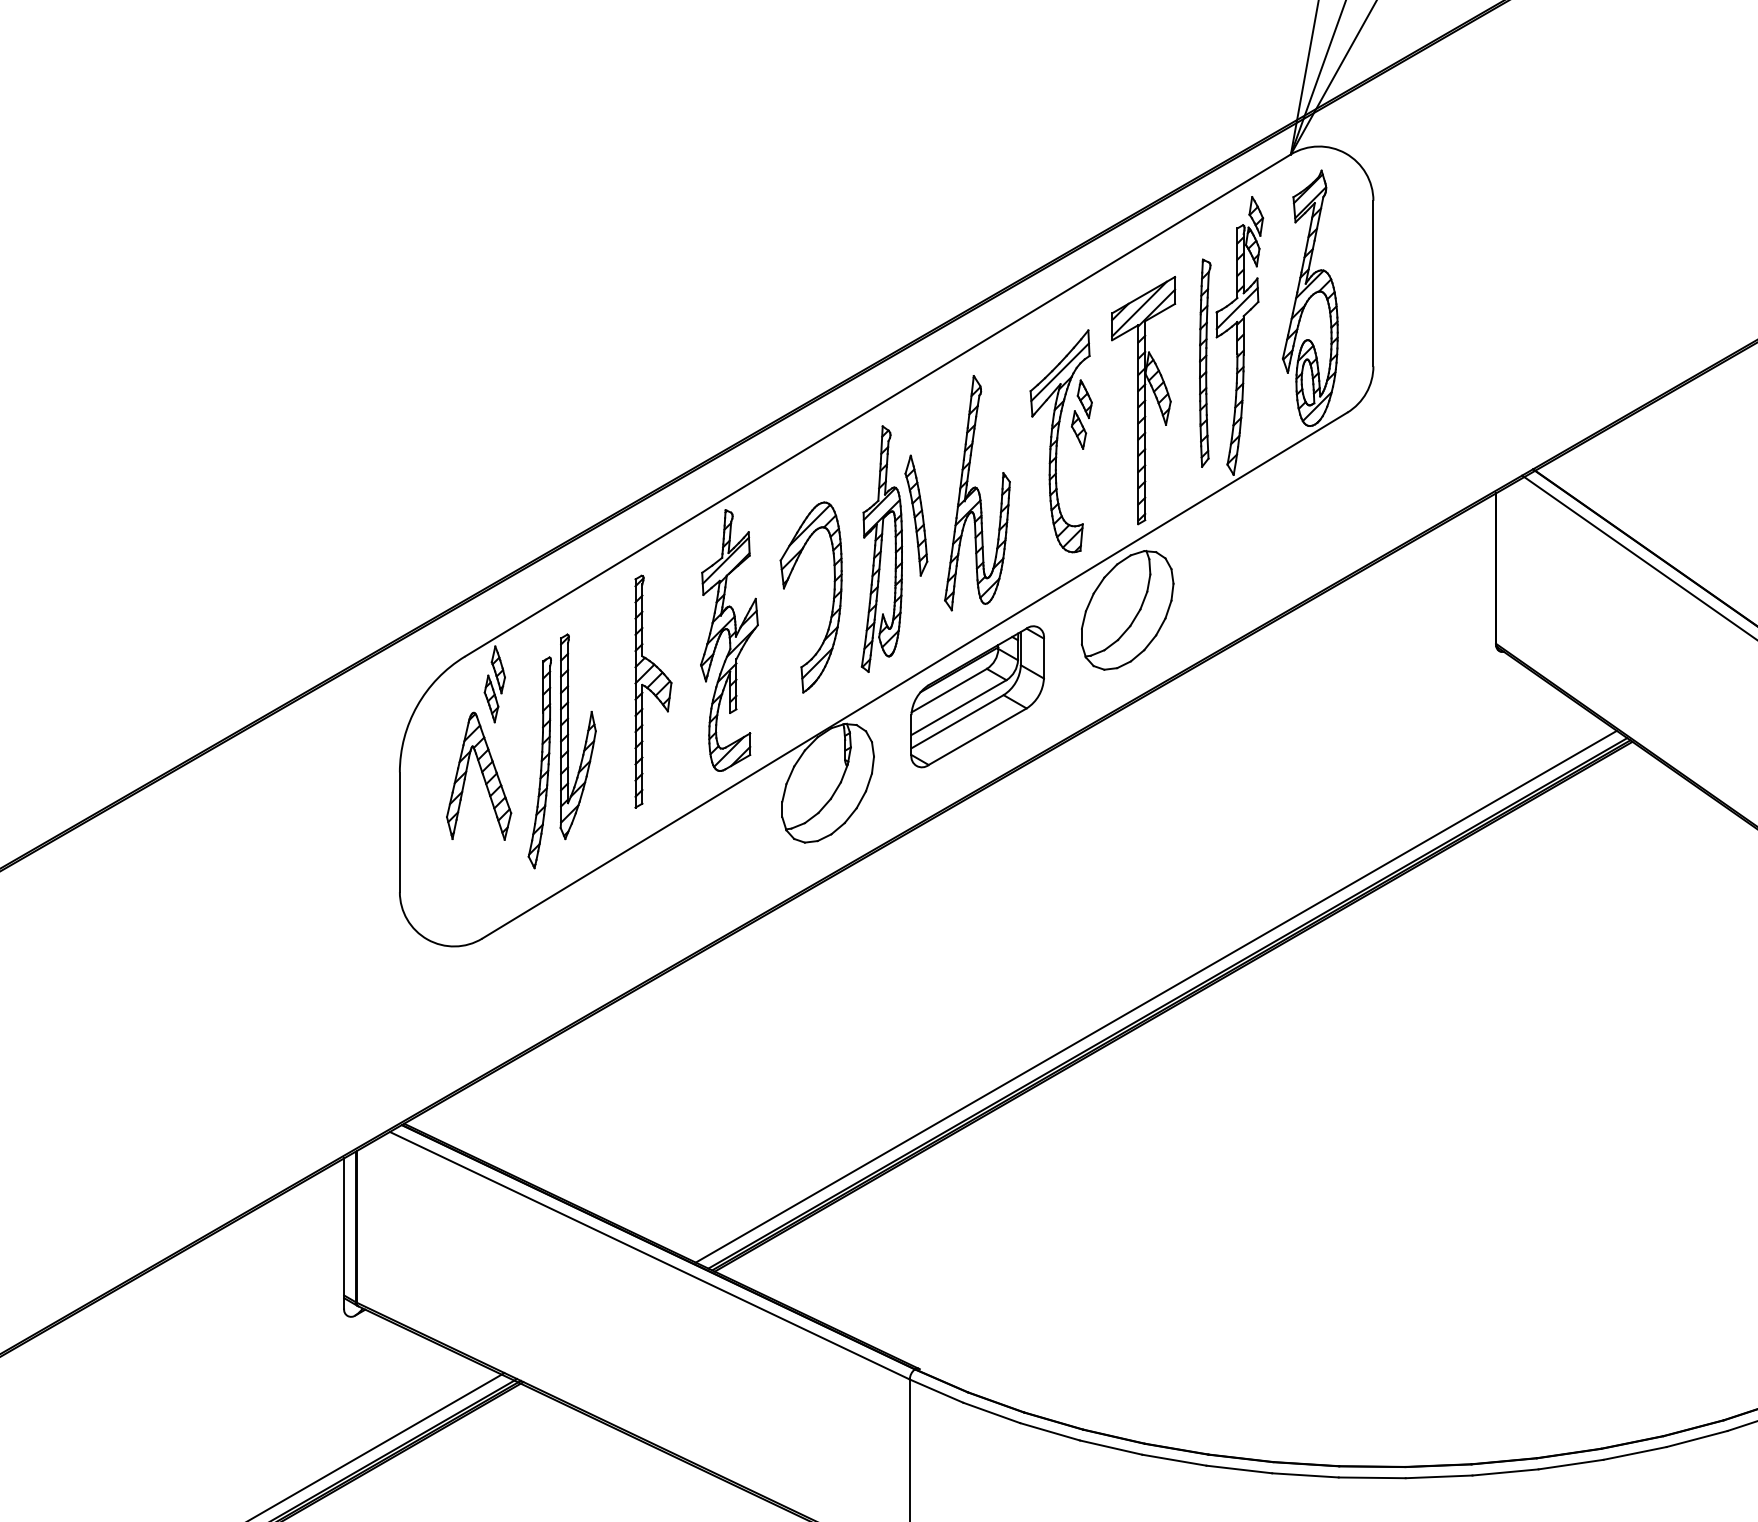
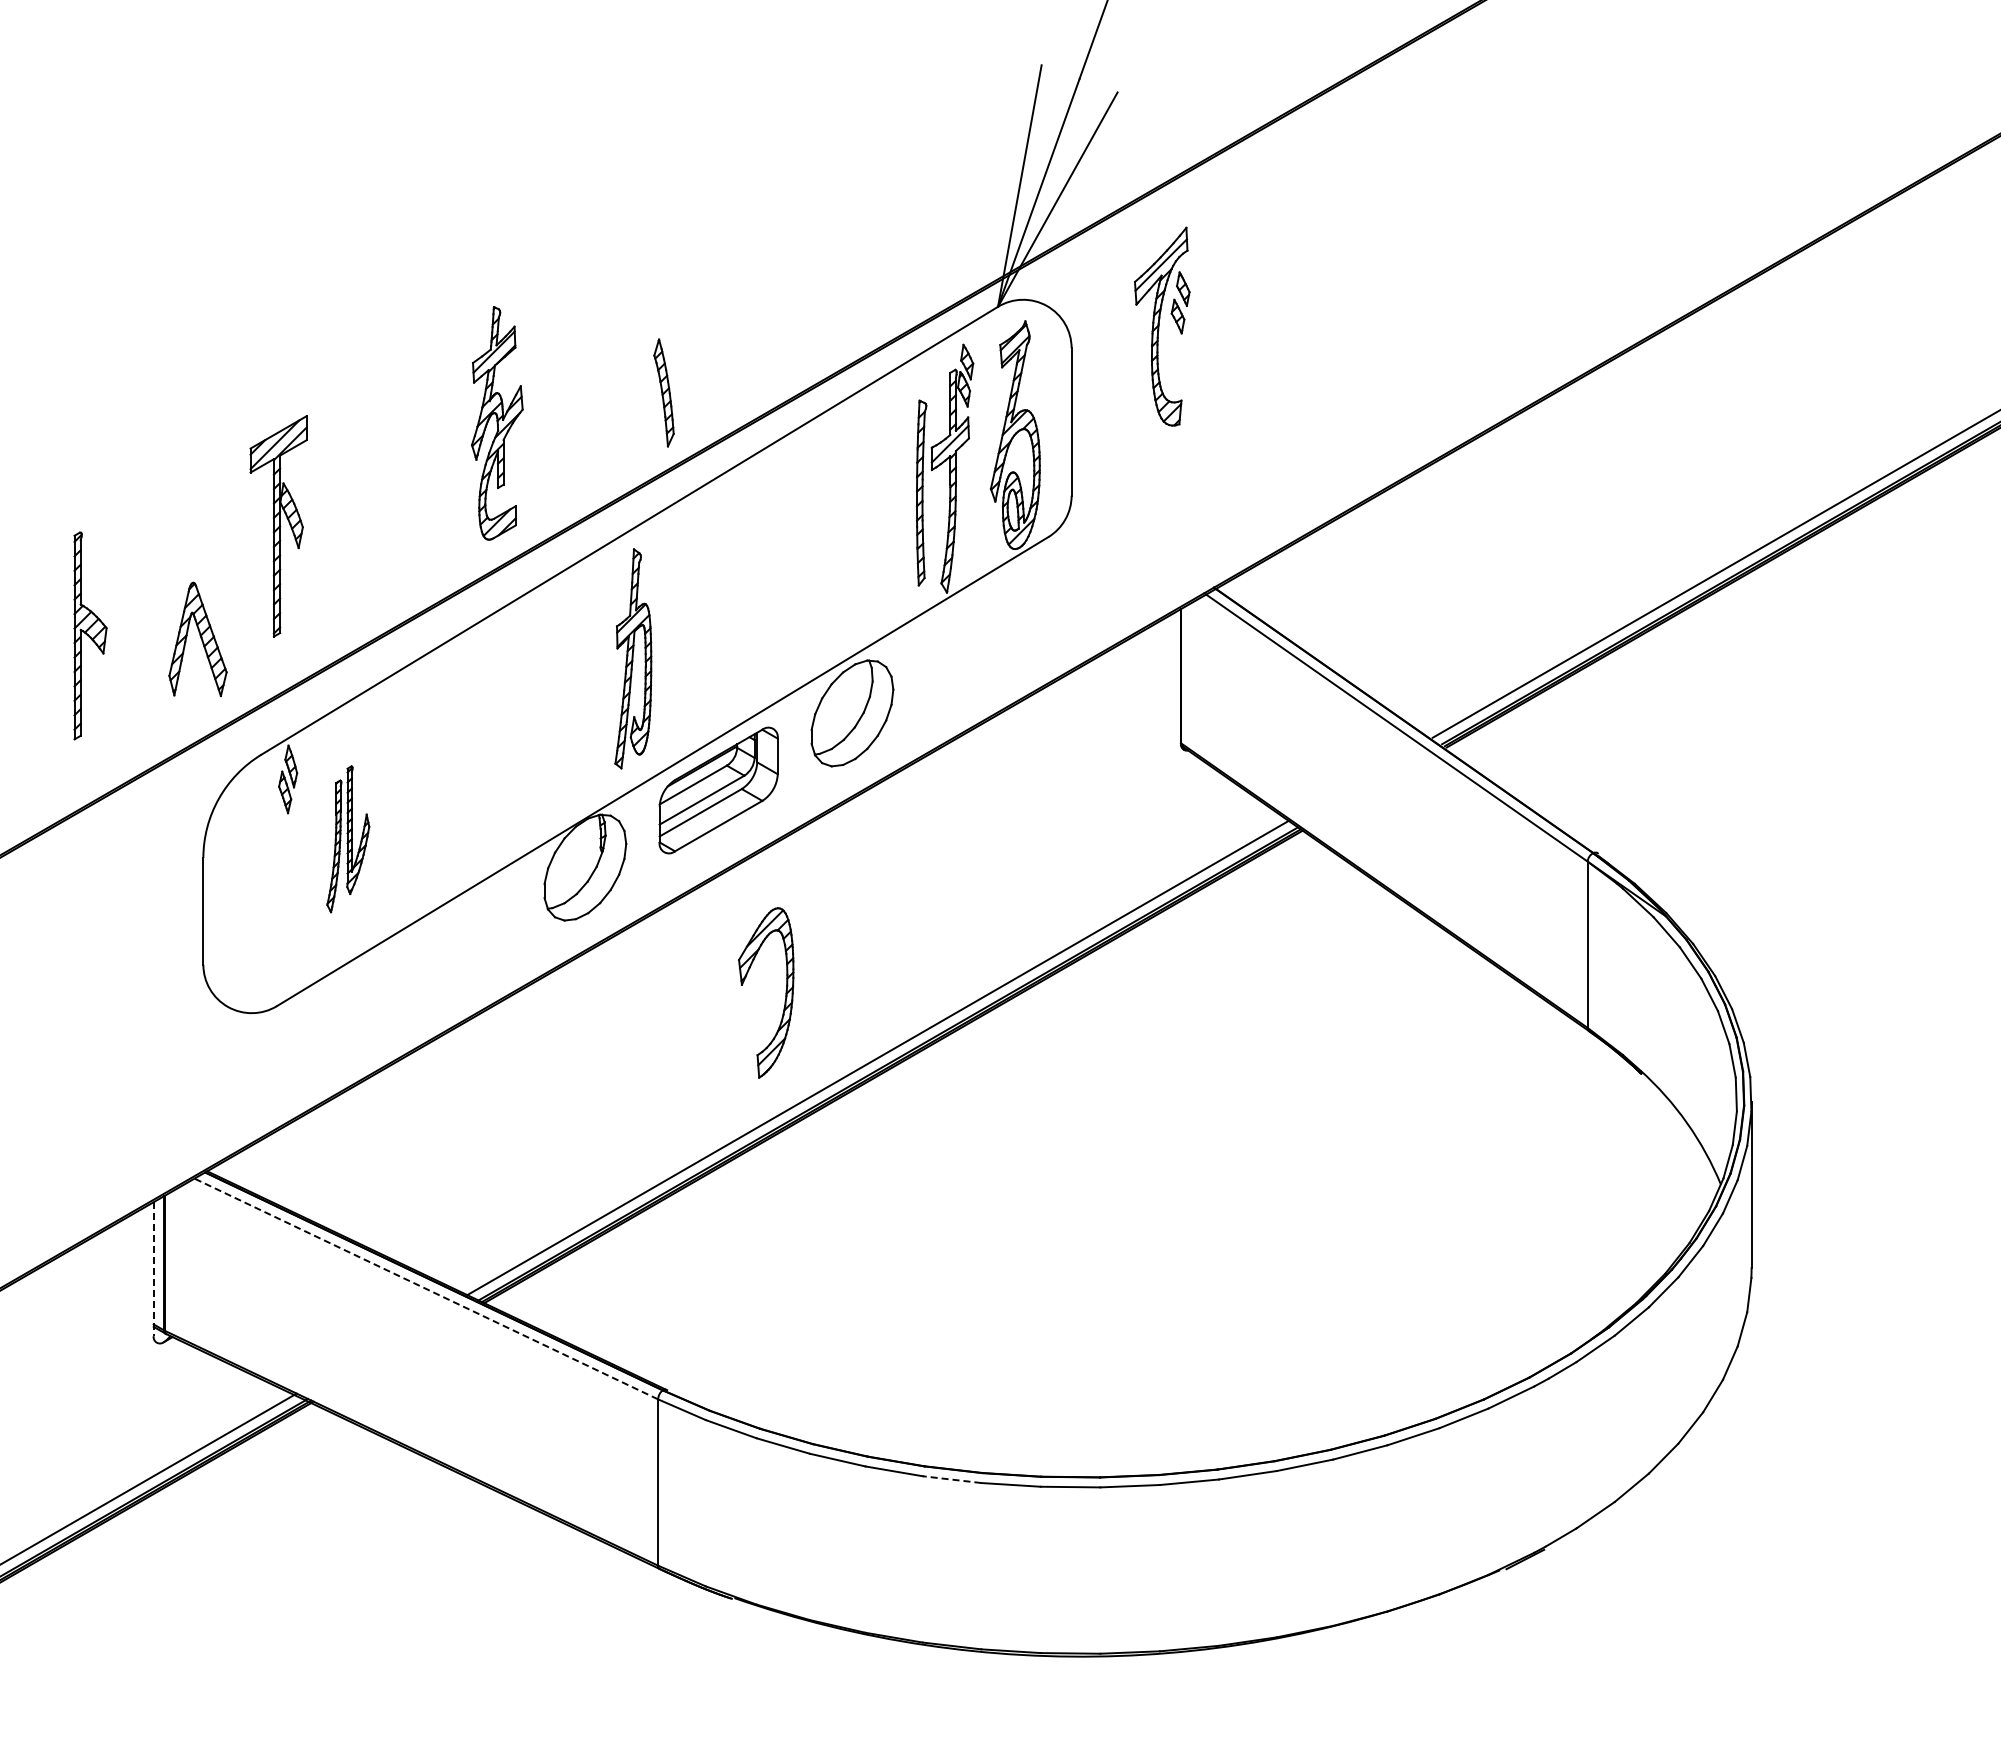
part: (1143, 400) -> (278, 526), moved
part: (1060, 441) -> (1161, 326), moved
part: (977, 492) -> (718, 608), removed
part: (915, 515) -> (663, 392), moved
part: (832, 596) -> (785, 992), moved
part: (729, 640) -> (497, 423), moved
part: (653, 691) -> (90, 635), moved
part: (562, 751) -> (348, 839), size x0.7
part: (478, 775) -> (197, 638), moved
line: (343, 1233) -> (153, 1269), solid -> dashed
line: (650, 1256) -> (426, 1289), solid -> dashed
line: (1238, 1469) -> (951, 1479), solid -> dashed

